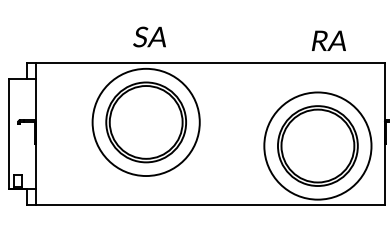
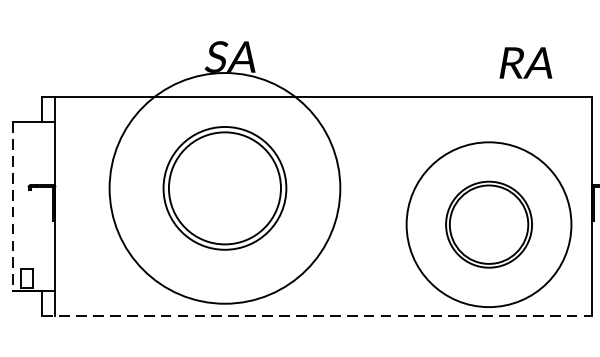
text: (328, 40) -> (525, 62), moved
circle: (145, 122) -> (223, 188), size x1.4
line: (8, 134) -> (13, 206), solid -> dashed
part: (317, 145) -> (488, 223), size x0.7
line: (206, 205) -> (317, 316), solid -> dashed

